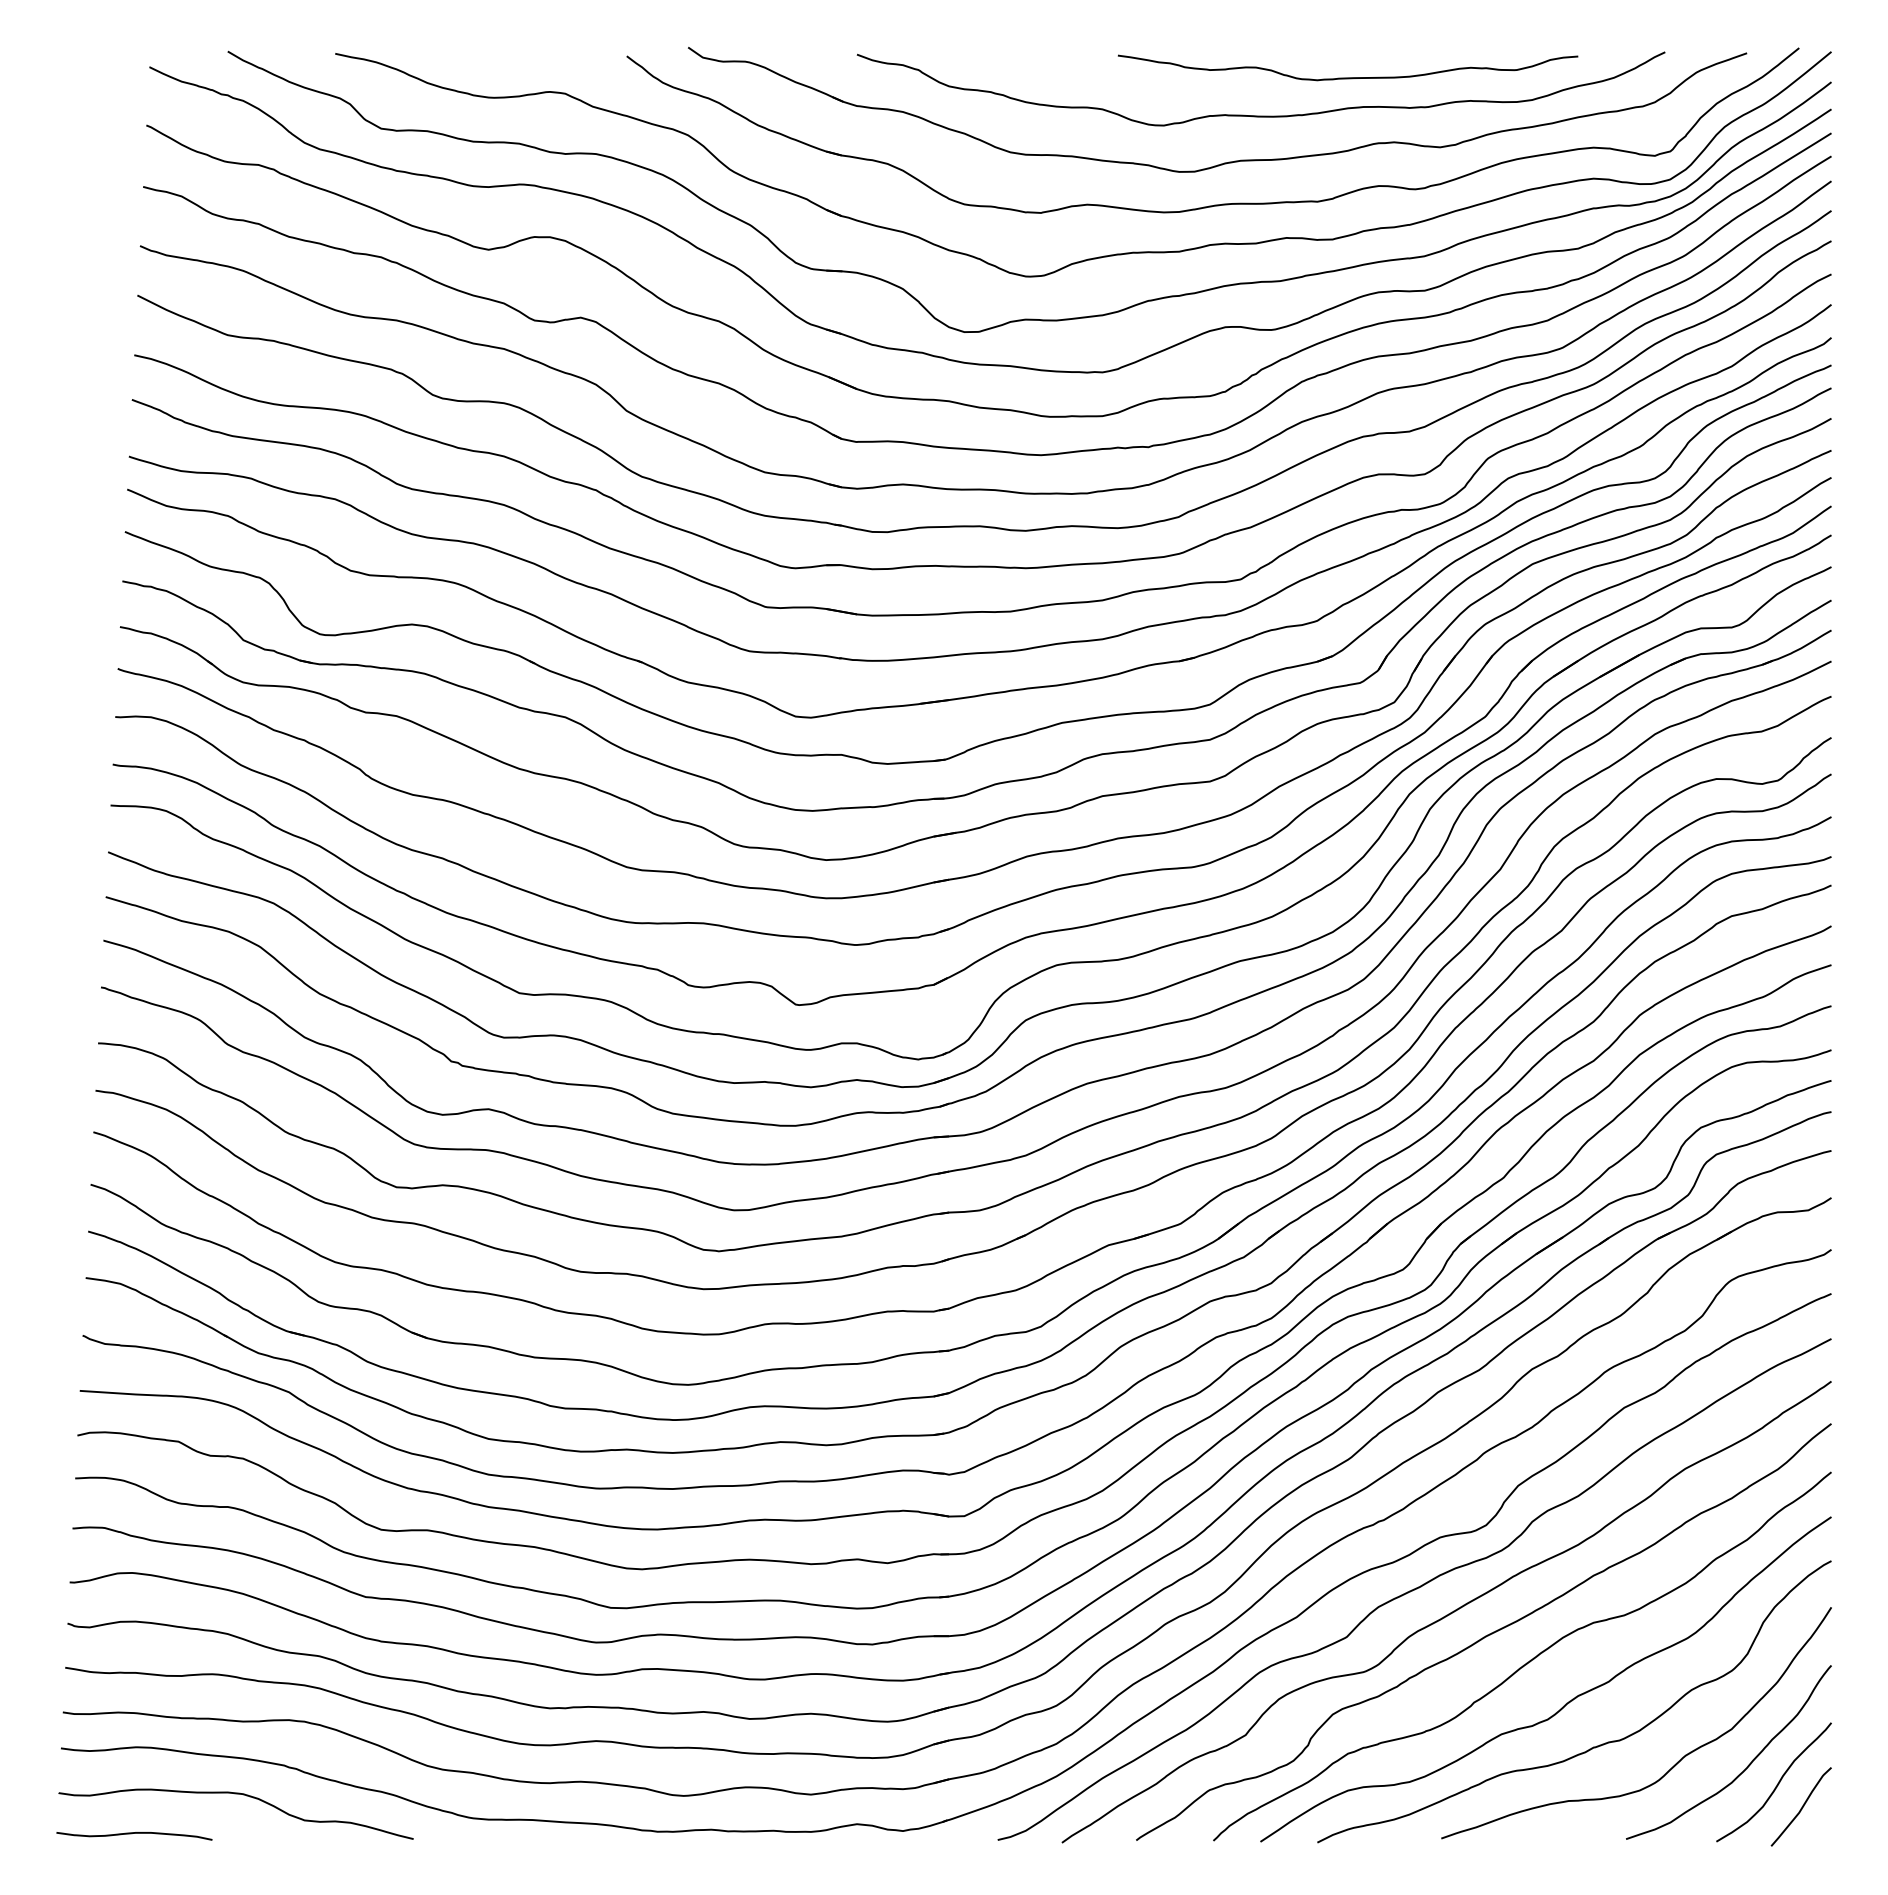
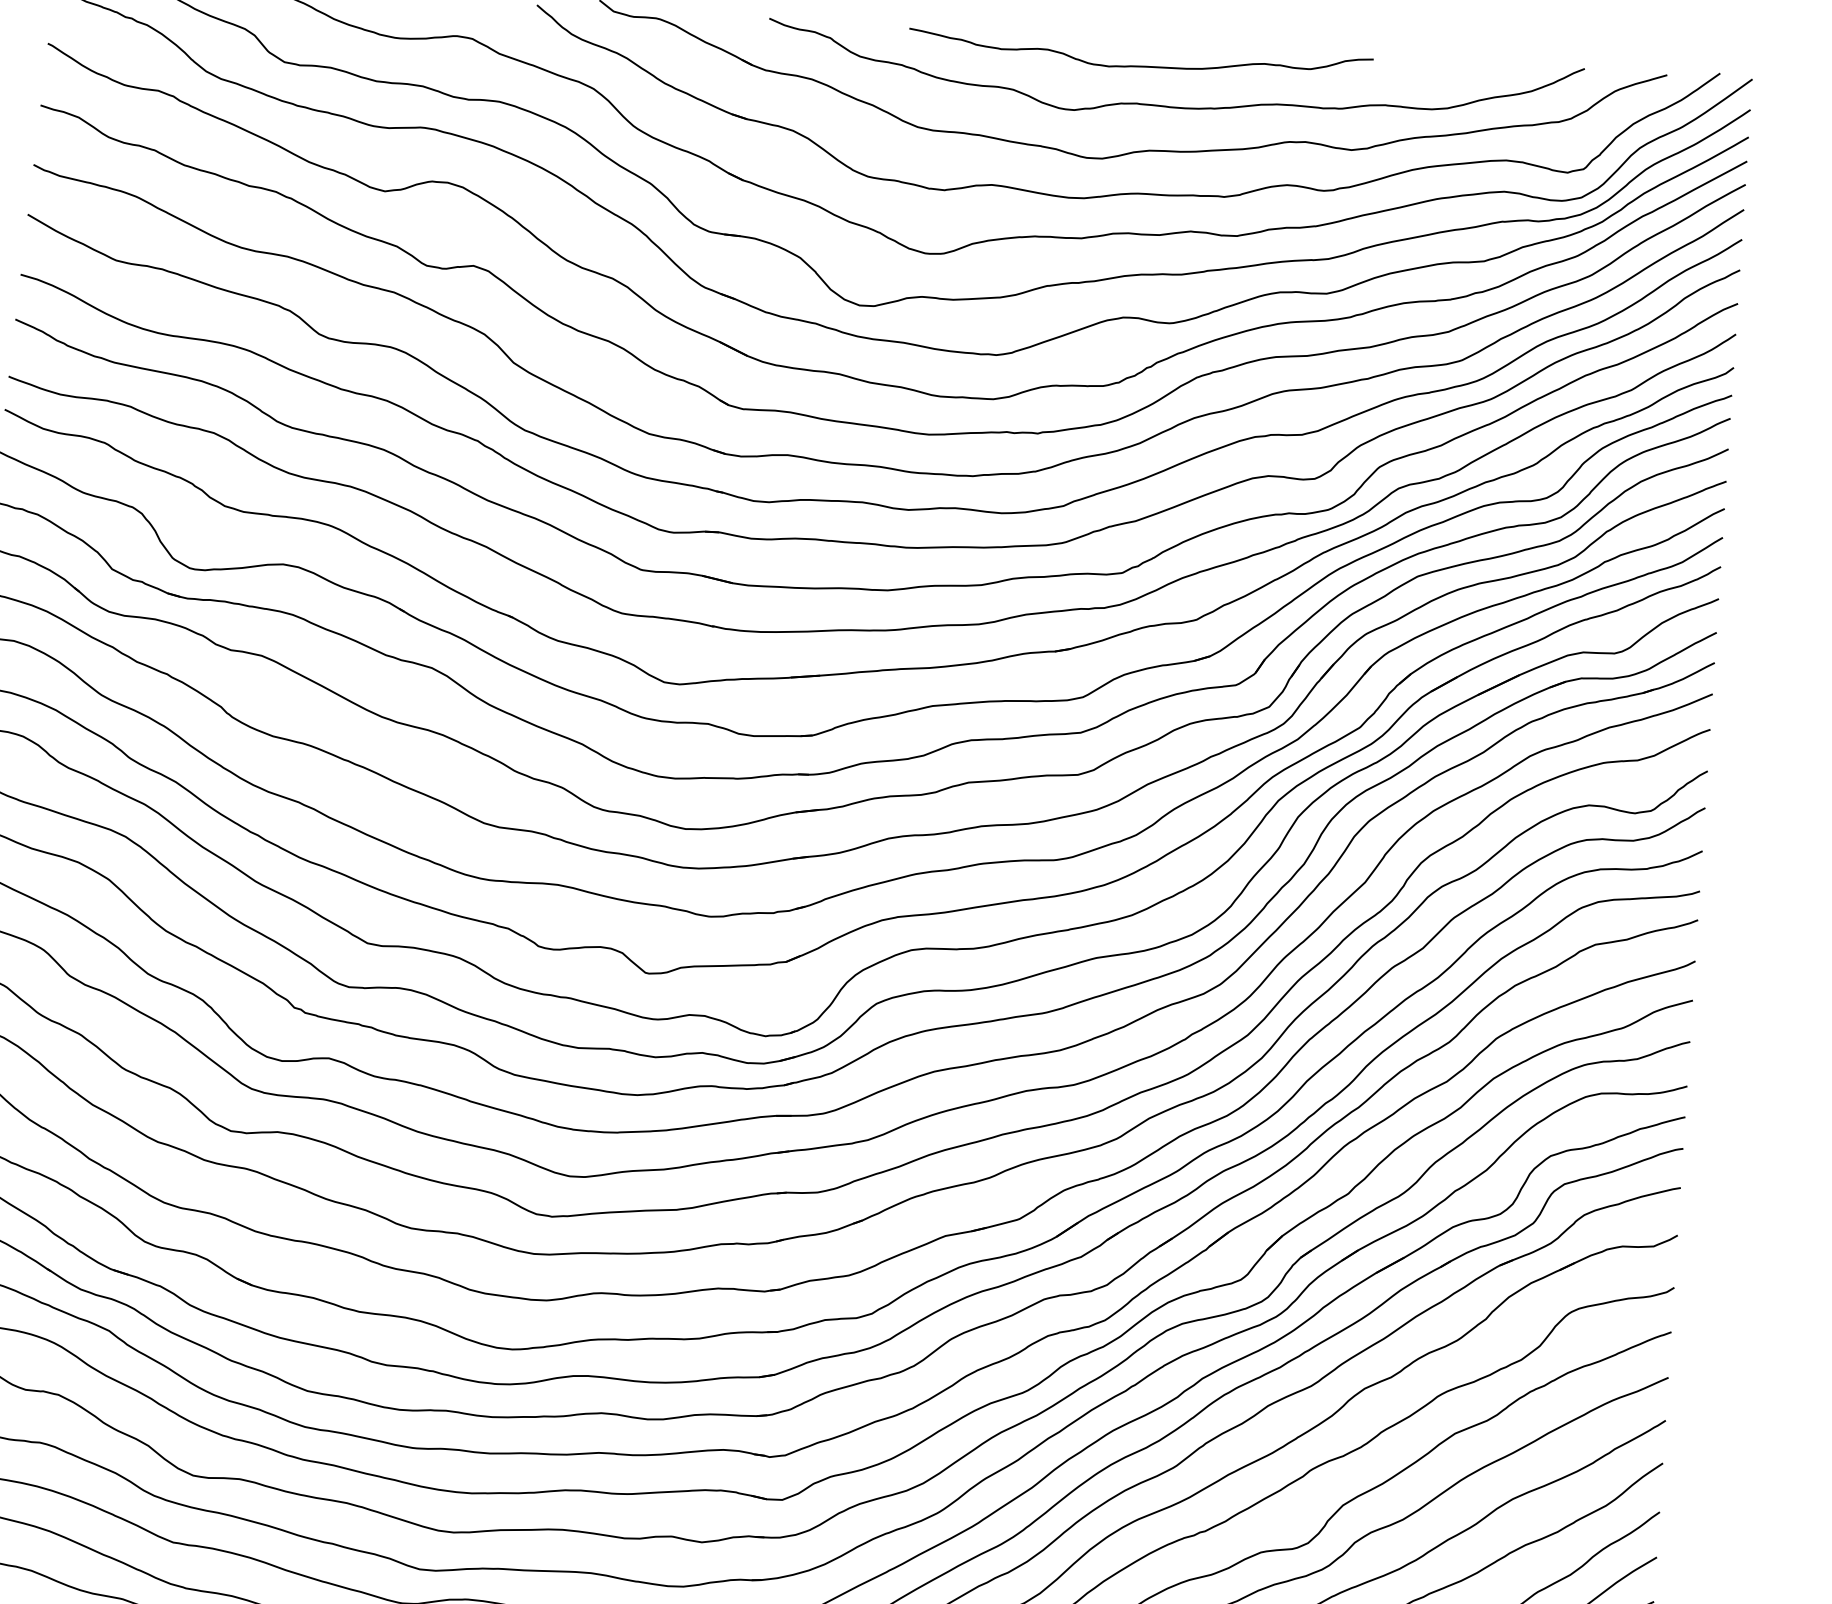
curve: (1348, 77) -> (1140, 65), moved

